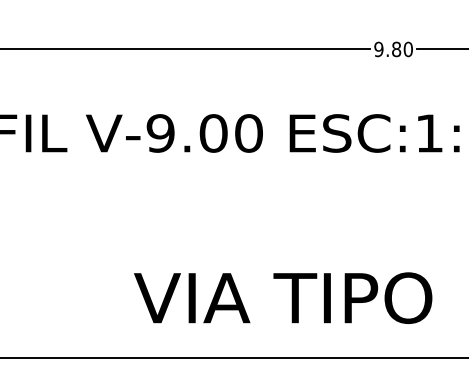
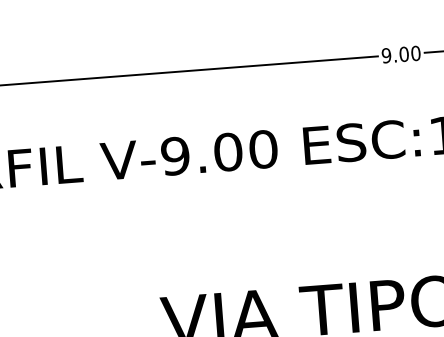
text: (396, 49) -> (404, 54), 9.80 -> 9.00

